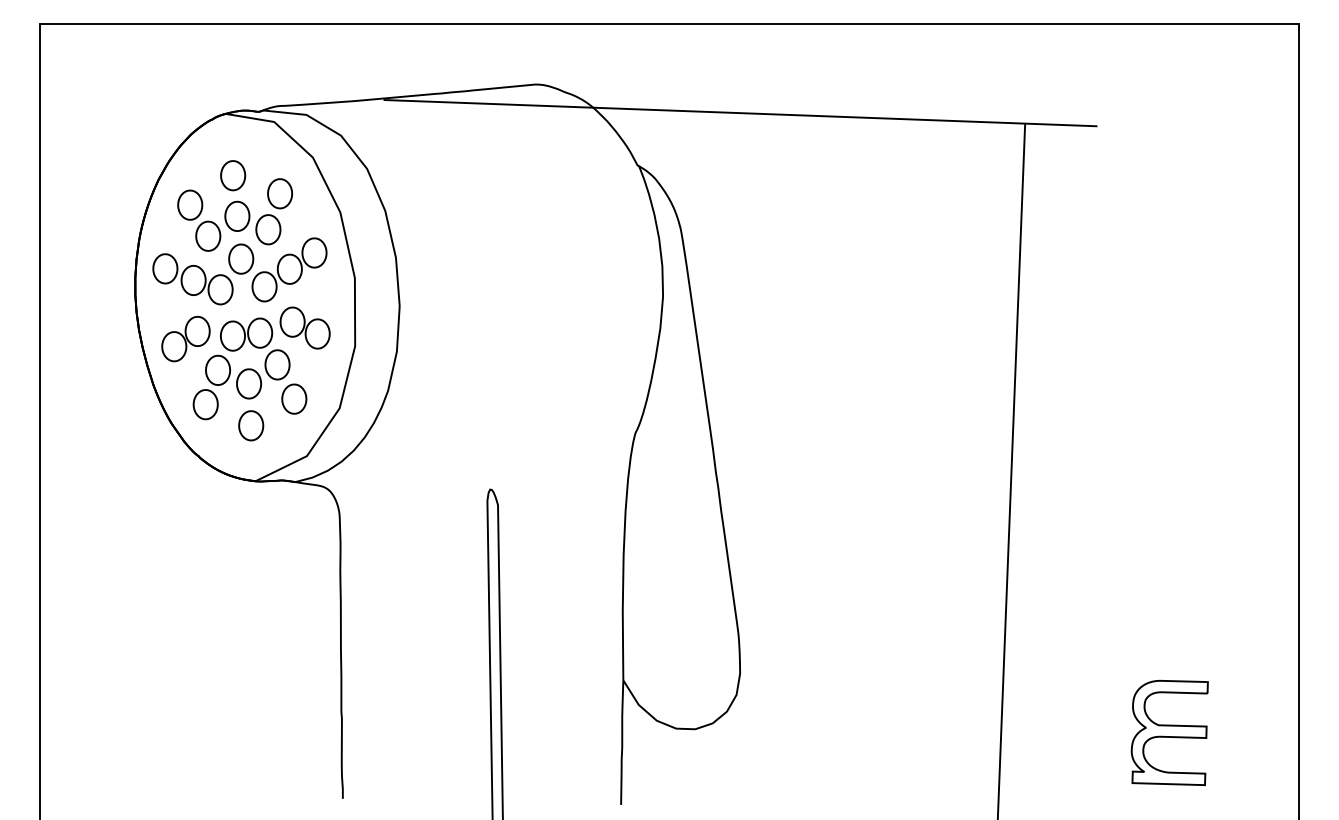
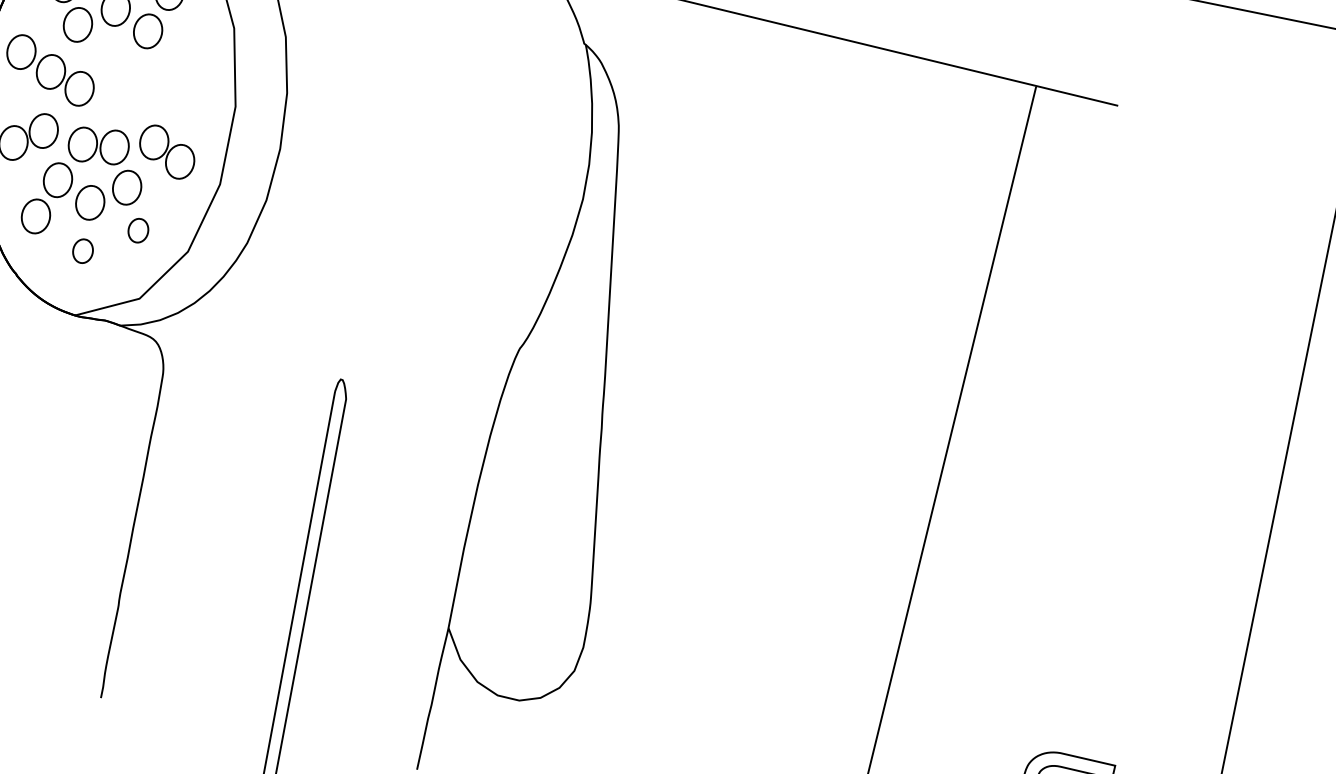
part: (277, 269) -> (149, 78), removed
part: (294, 398) -> (138, 230), size x0.7
part: (251, 425) -> (83, 250), size x0.7

